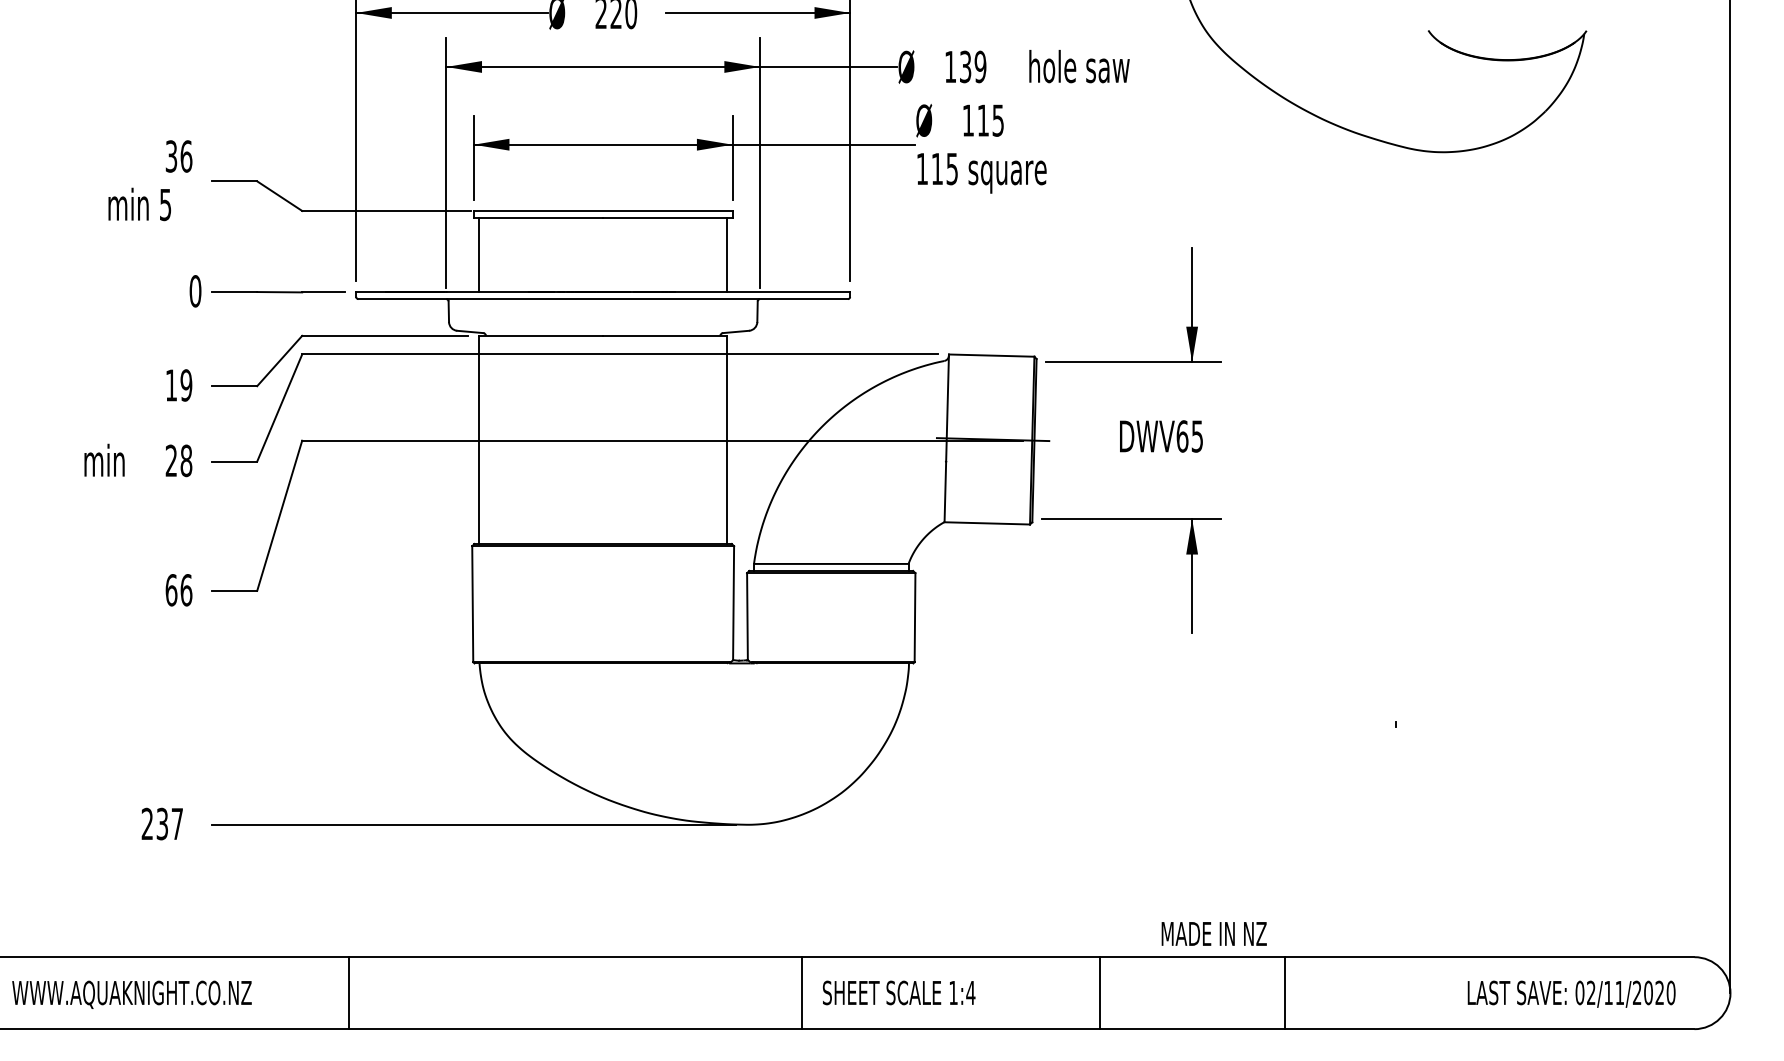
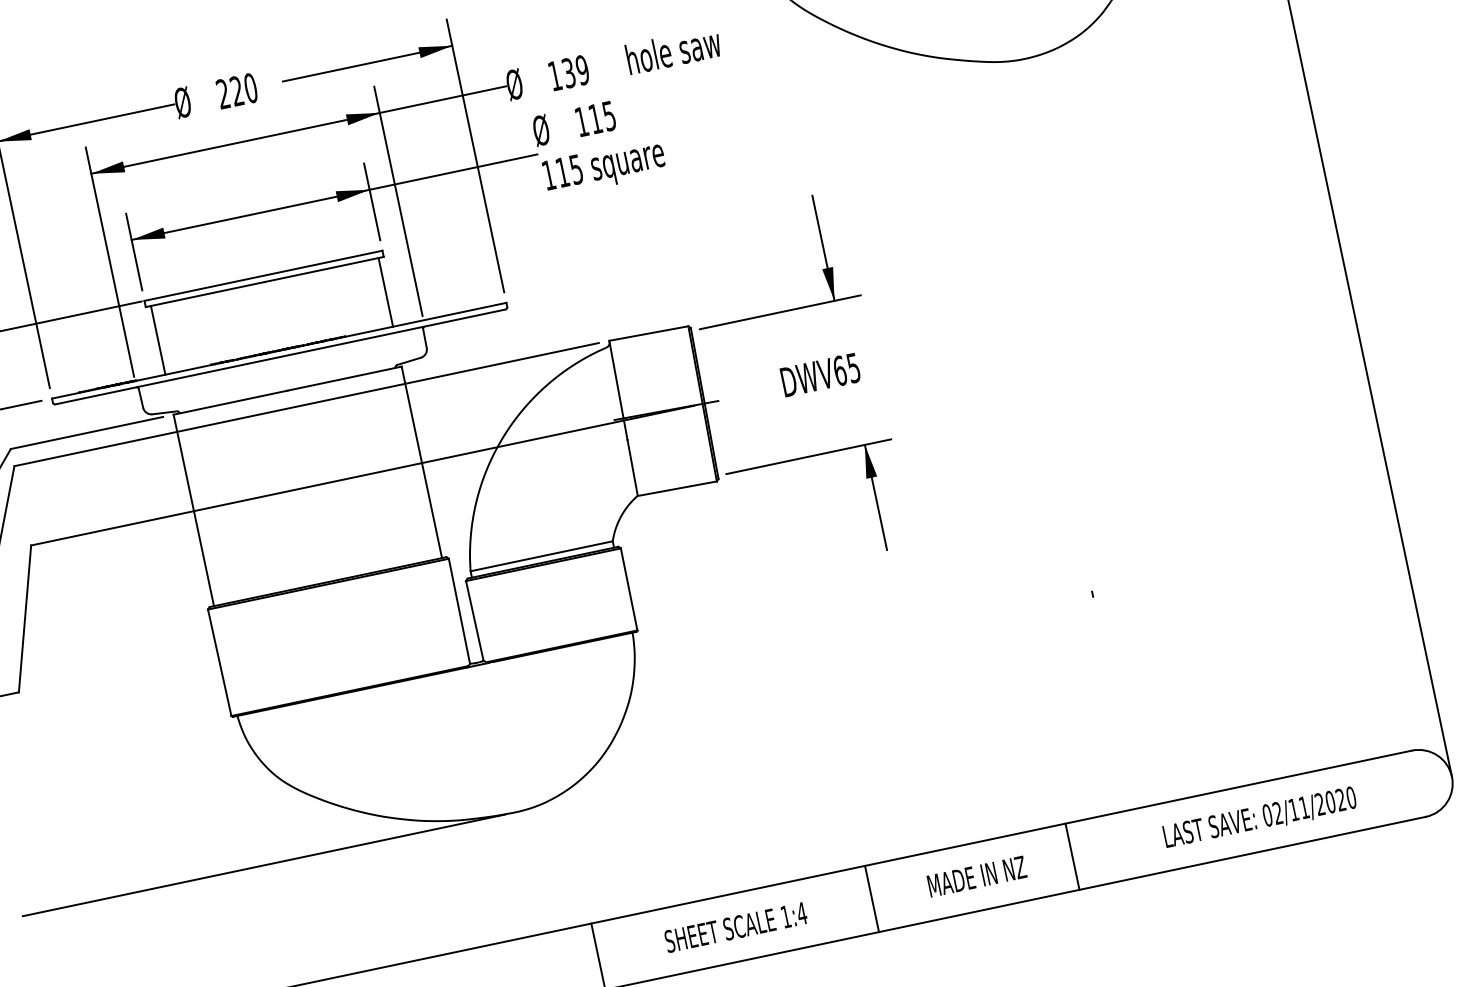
text: (1213, 933) -> (976, 876), moved
text: (899, 992) -> (736, 926), moved
line: (1284, 993) -> (1072, 857), moved
text: (1571, 993) -> (1259, 817), moved

